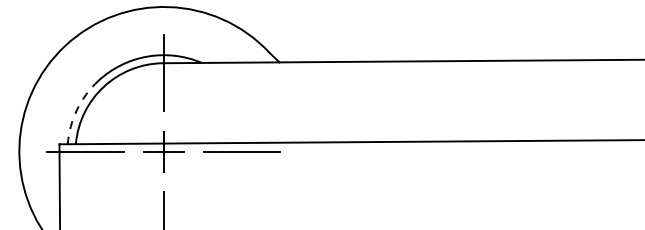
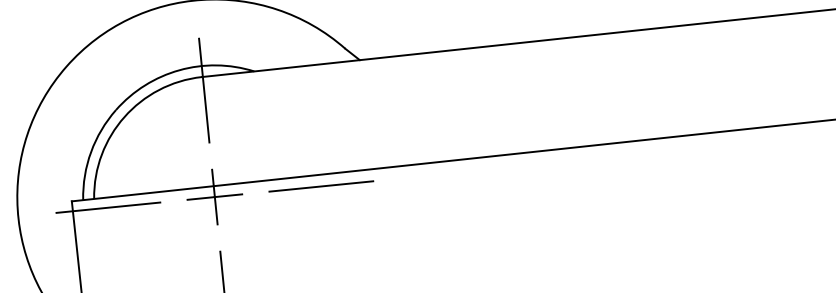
arc: (77, 109) -> (91, 151), dashed -> solid

